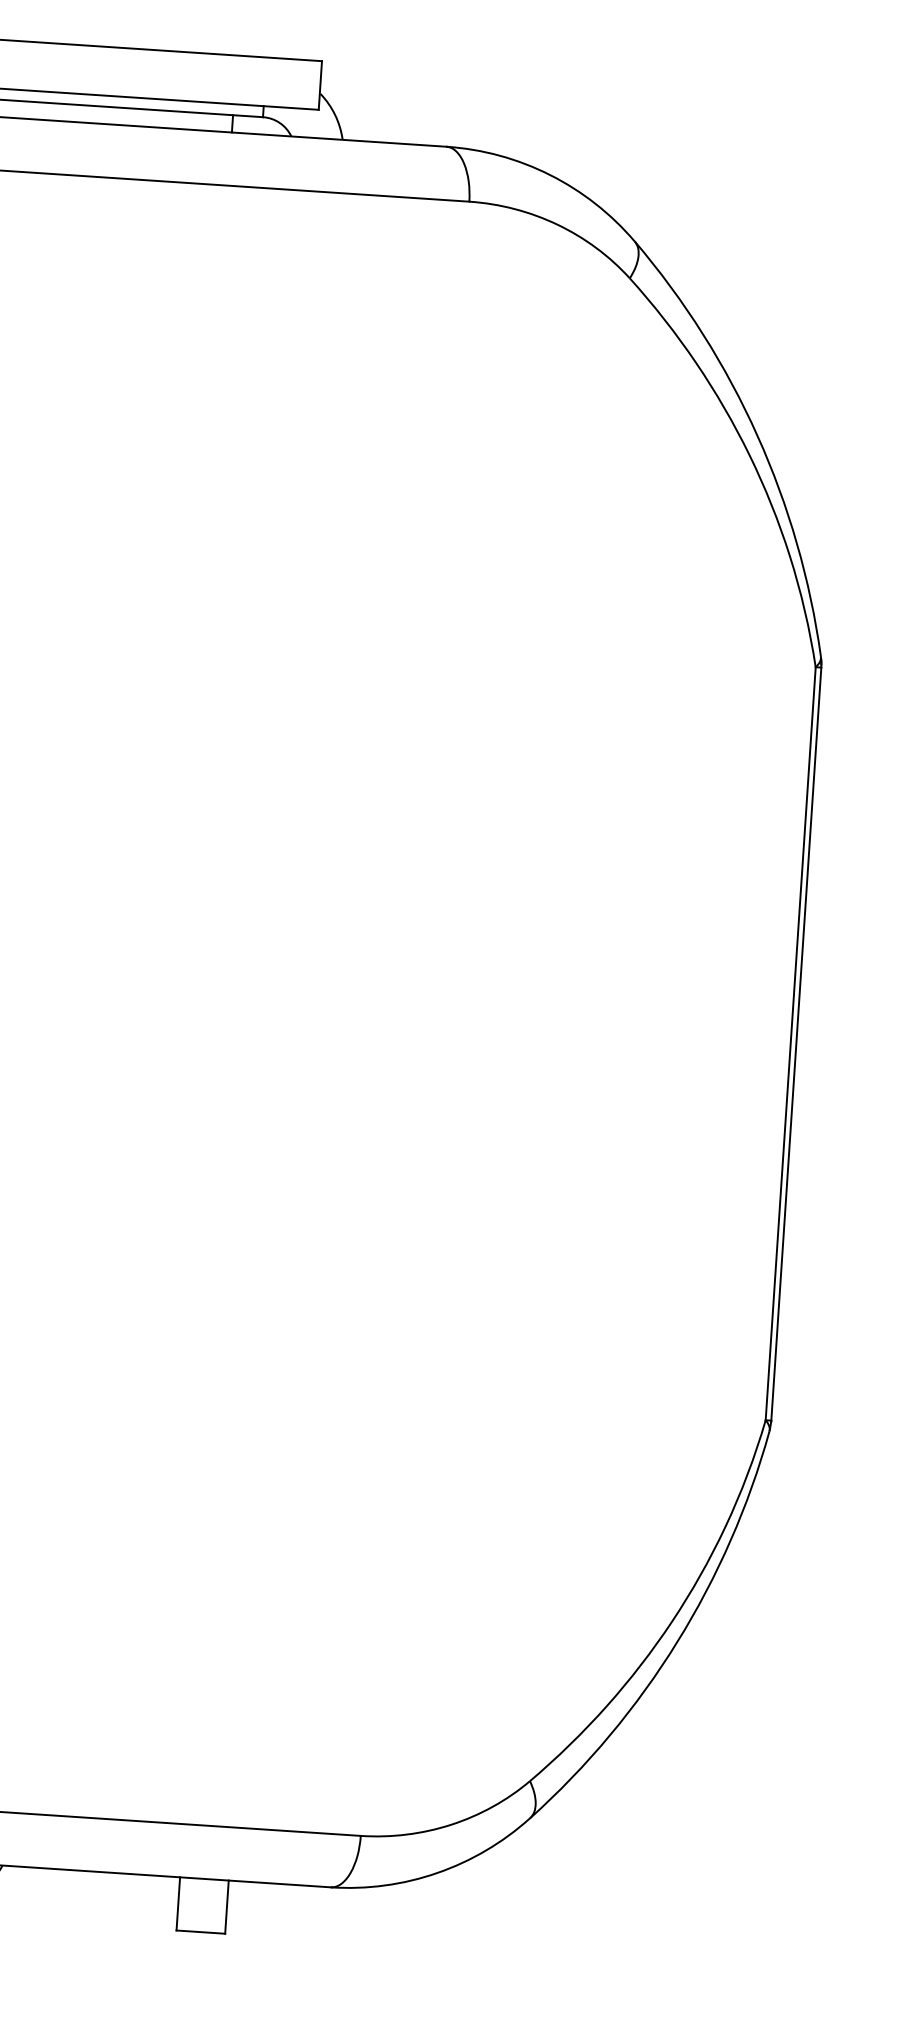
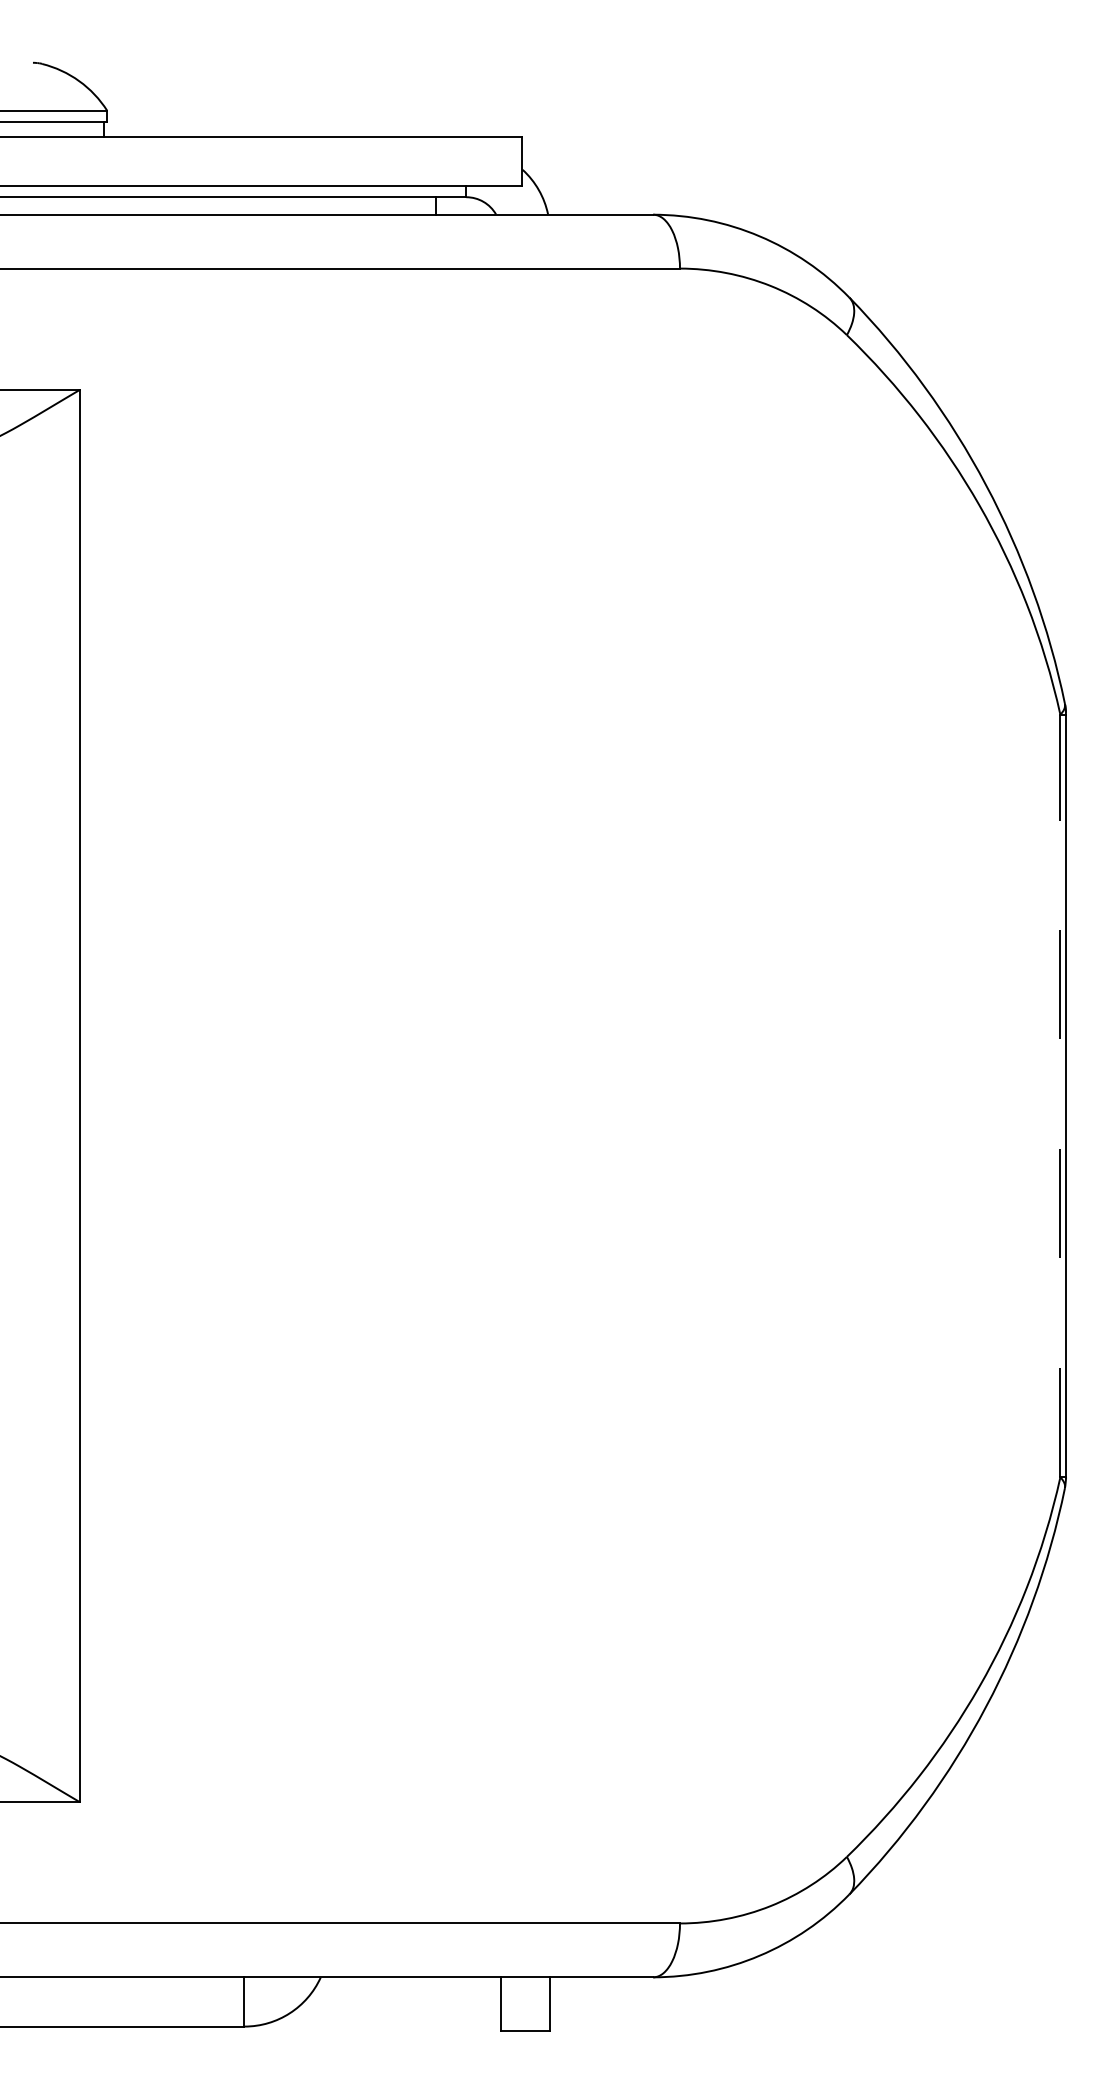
line: (790, 1043) -> (1060, 1095), solid -> dashed

